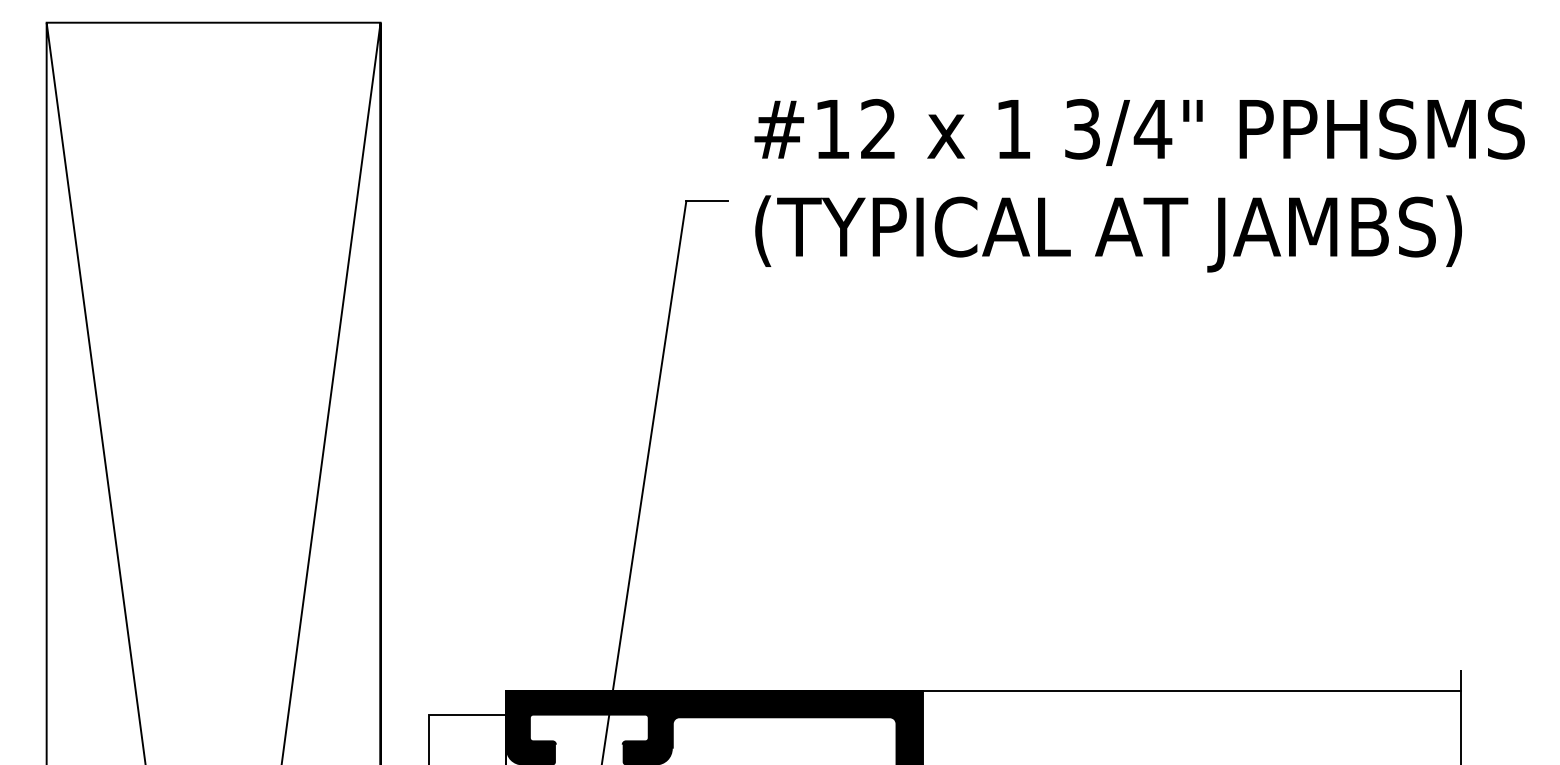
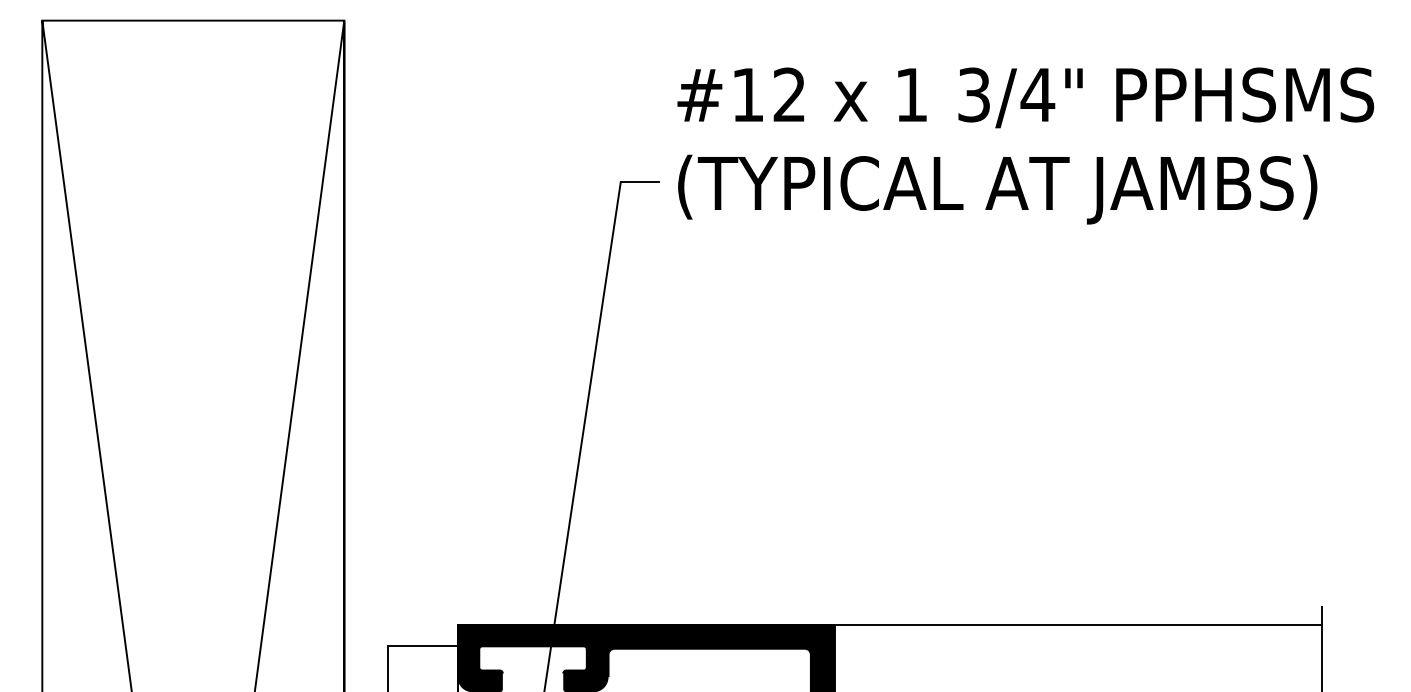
text: (1139, 185) -> (1025, 145), moved

